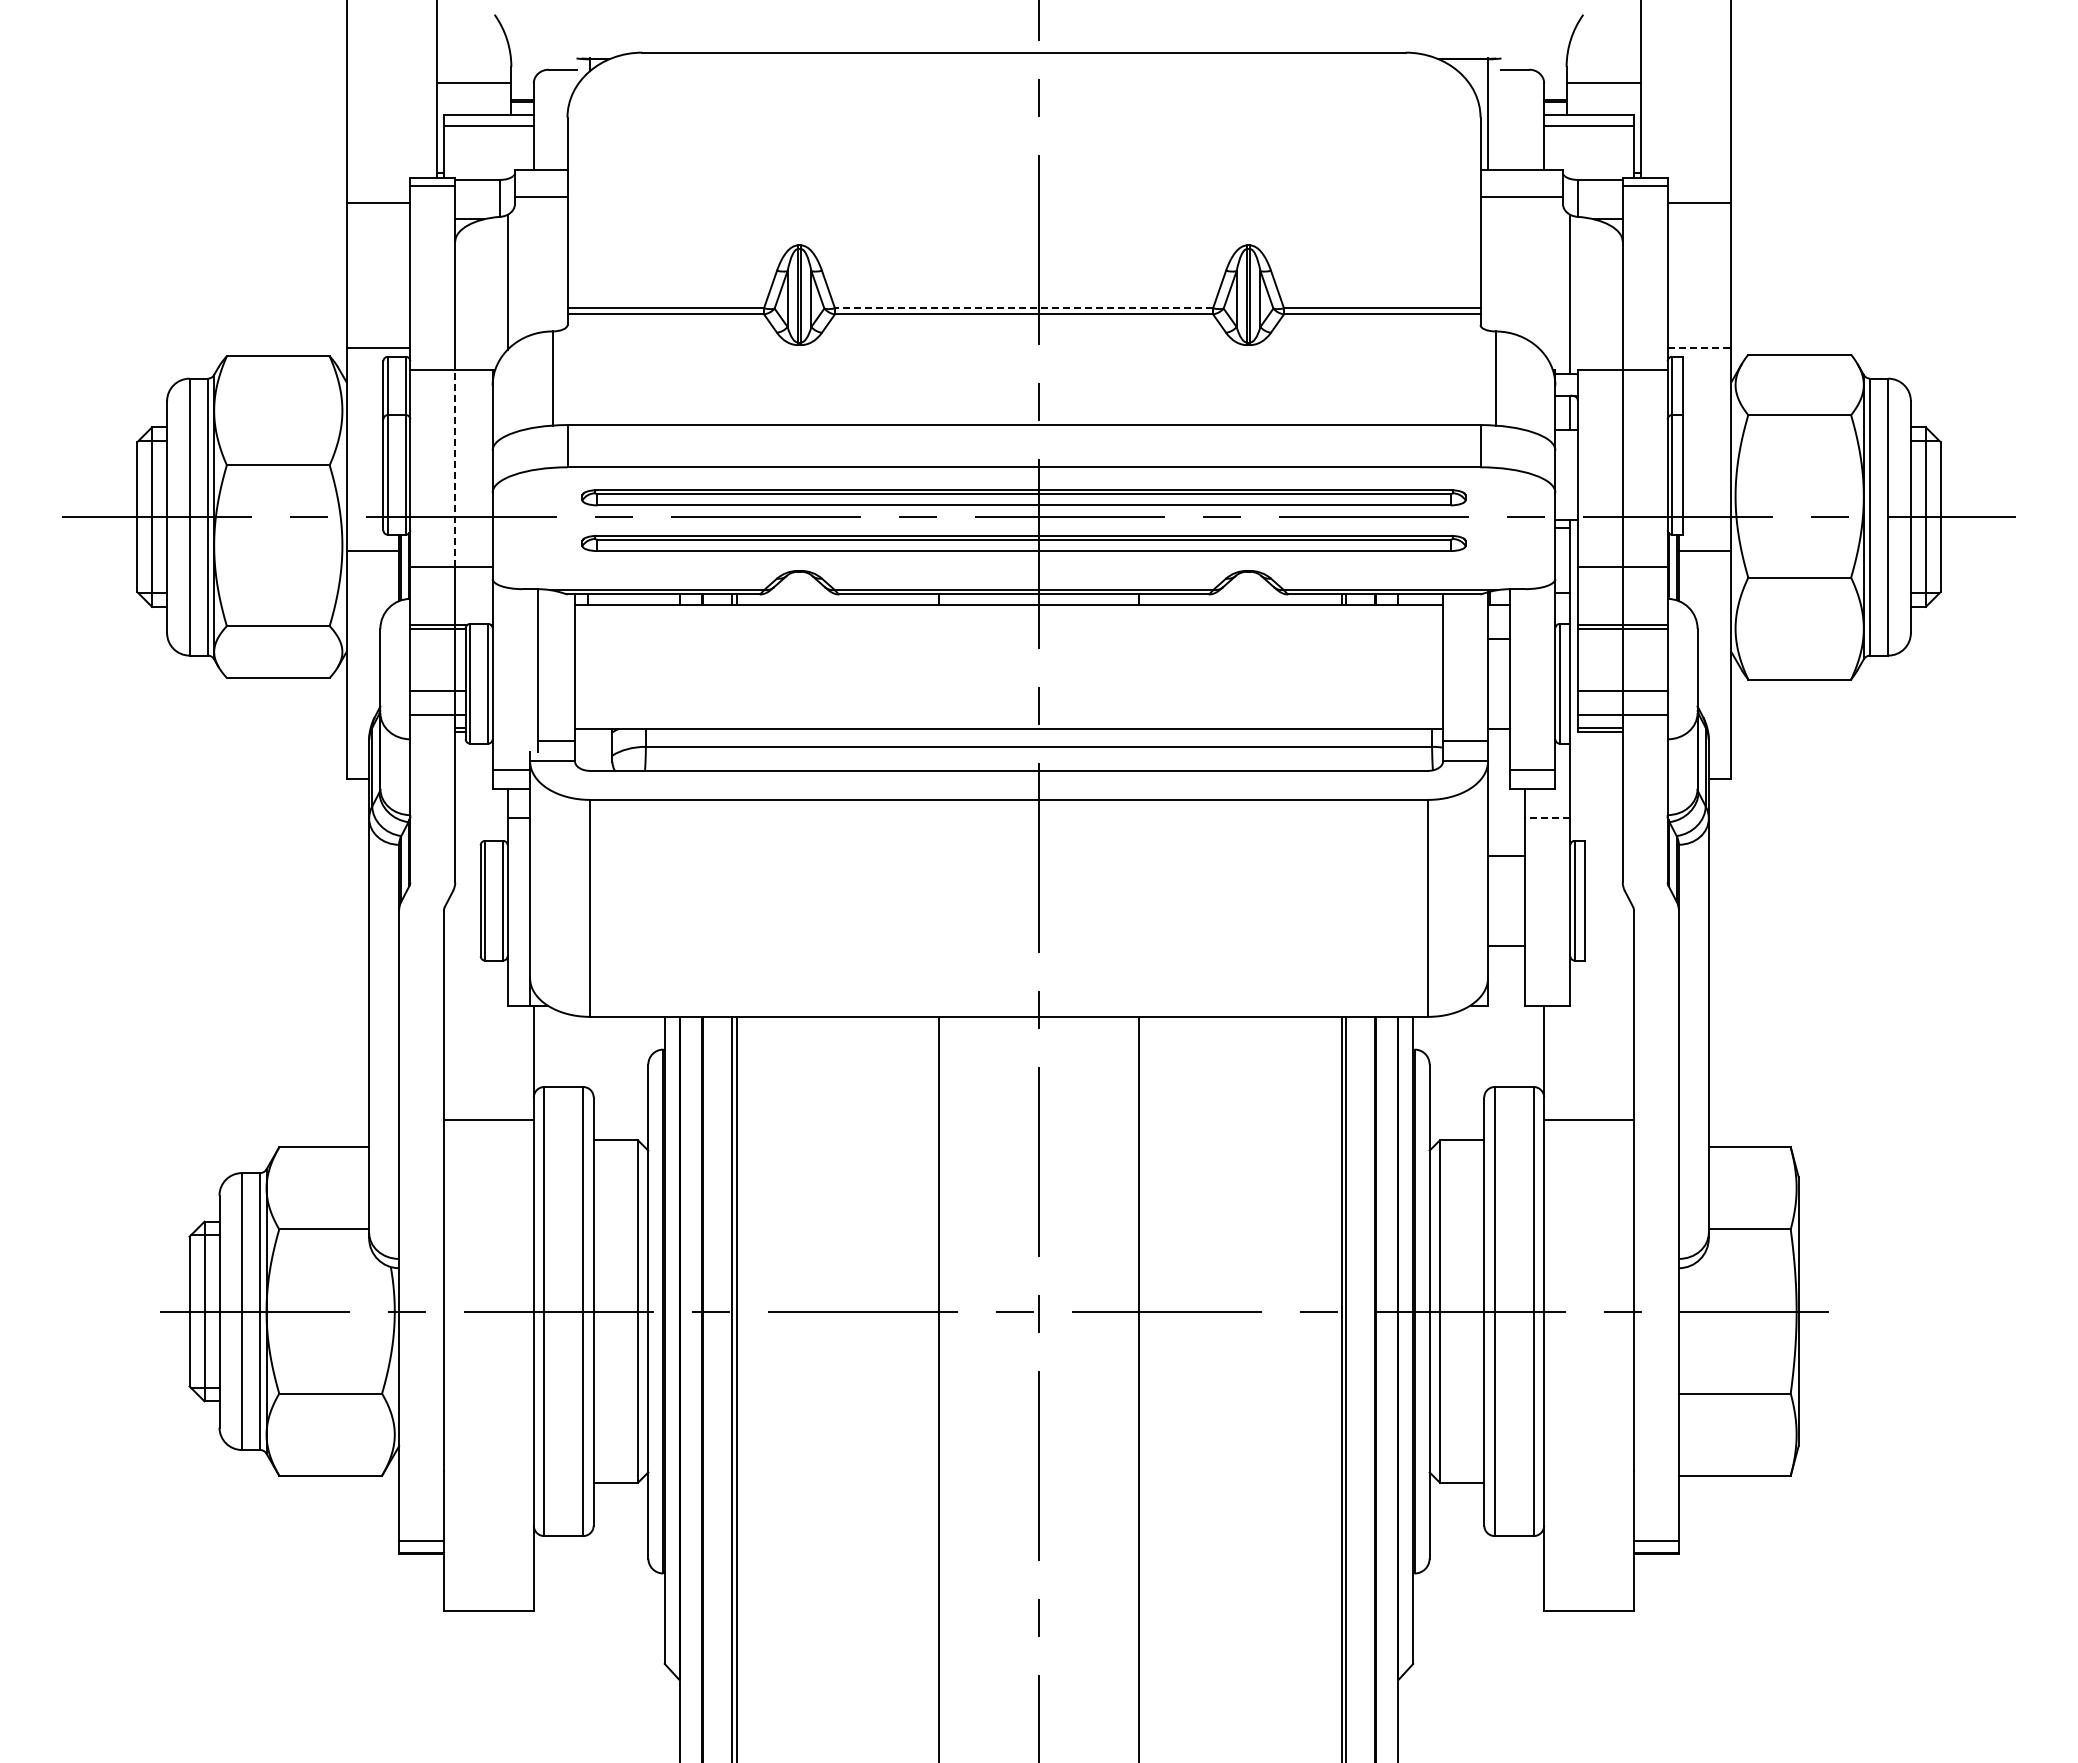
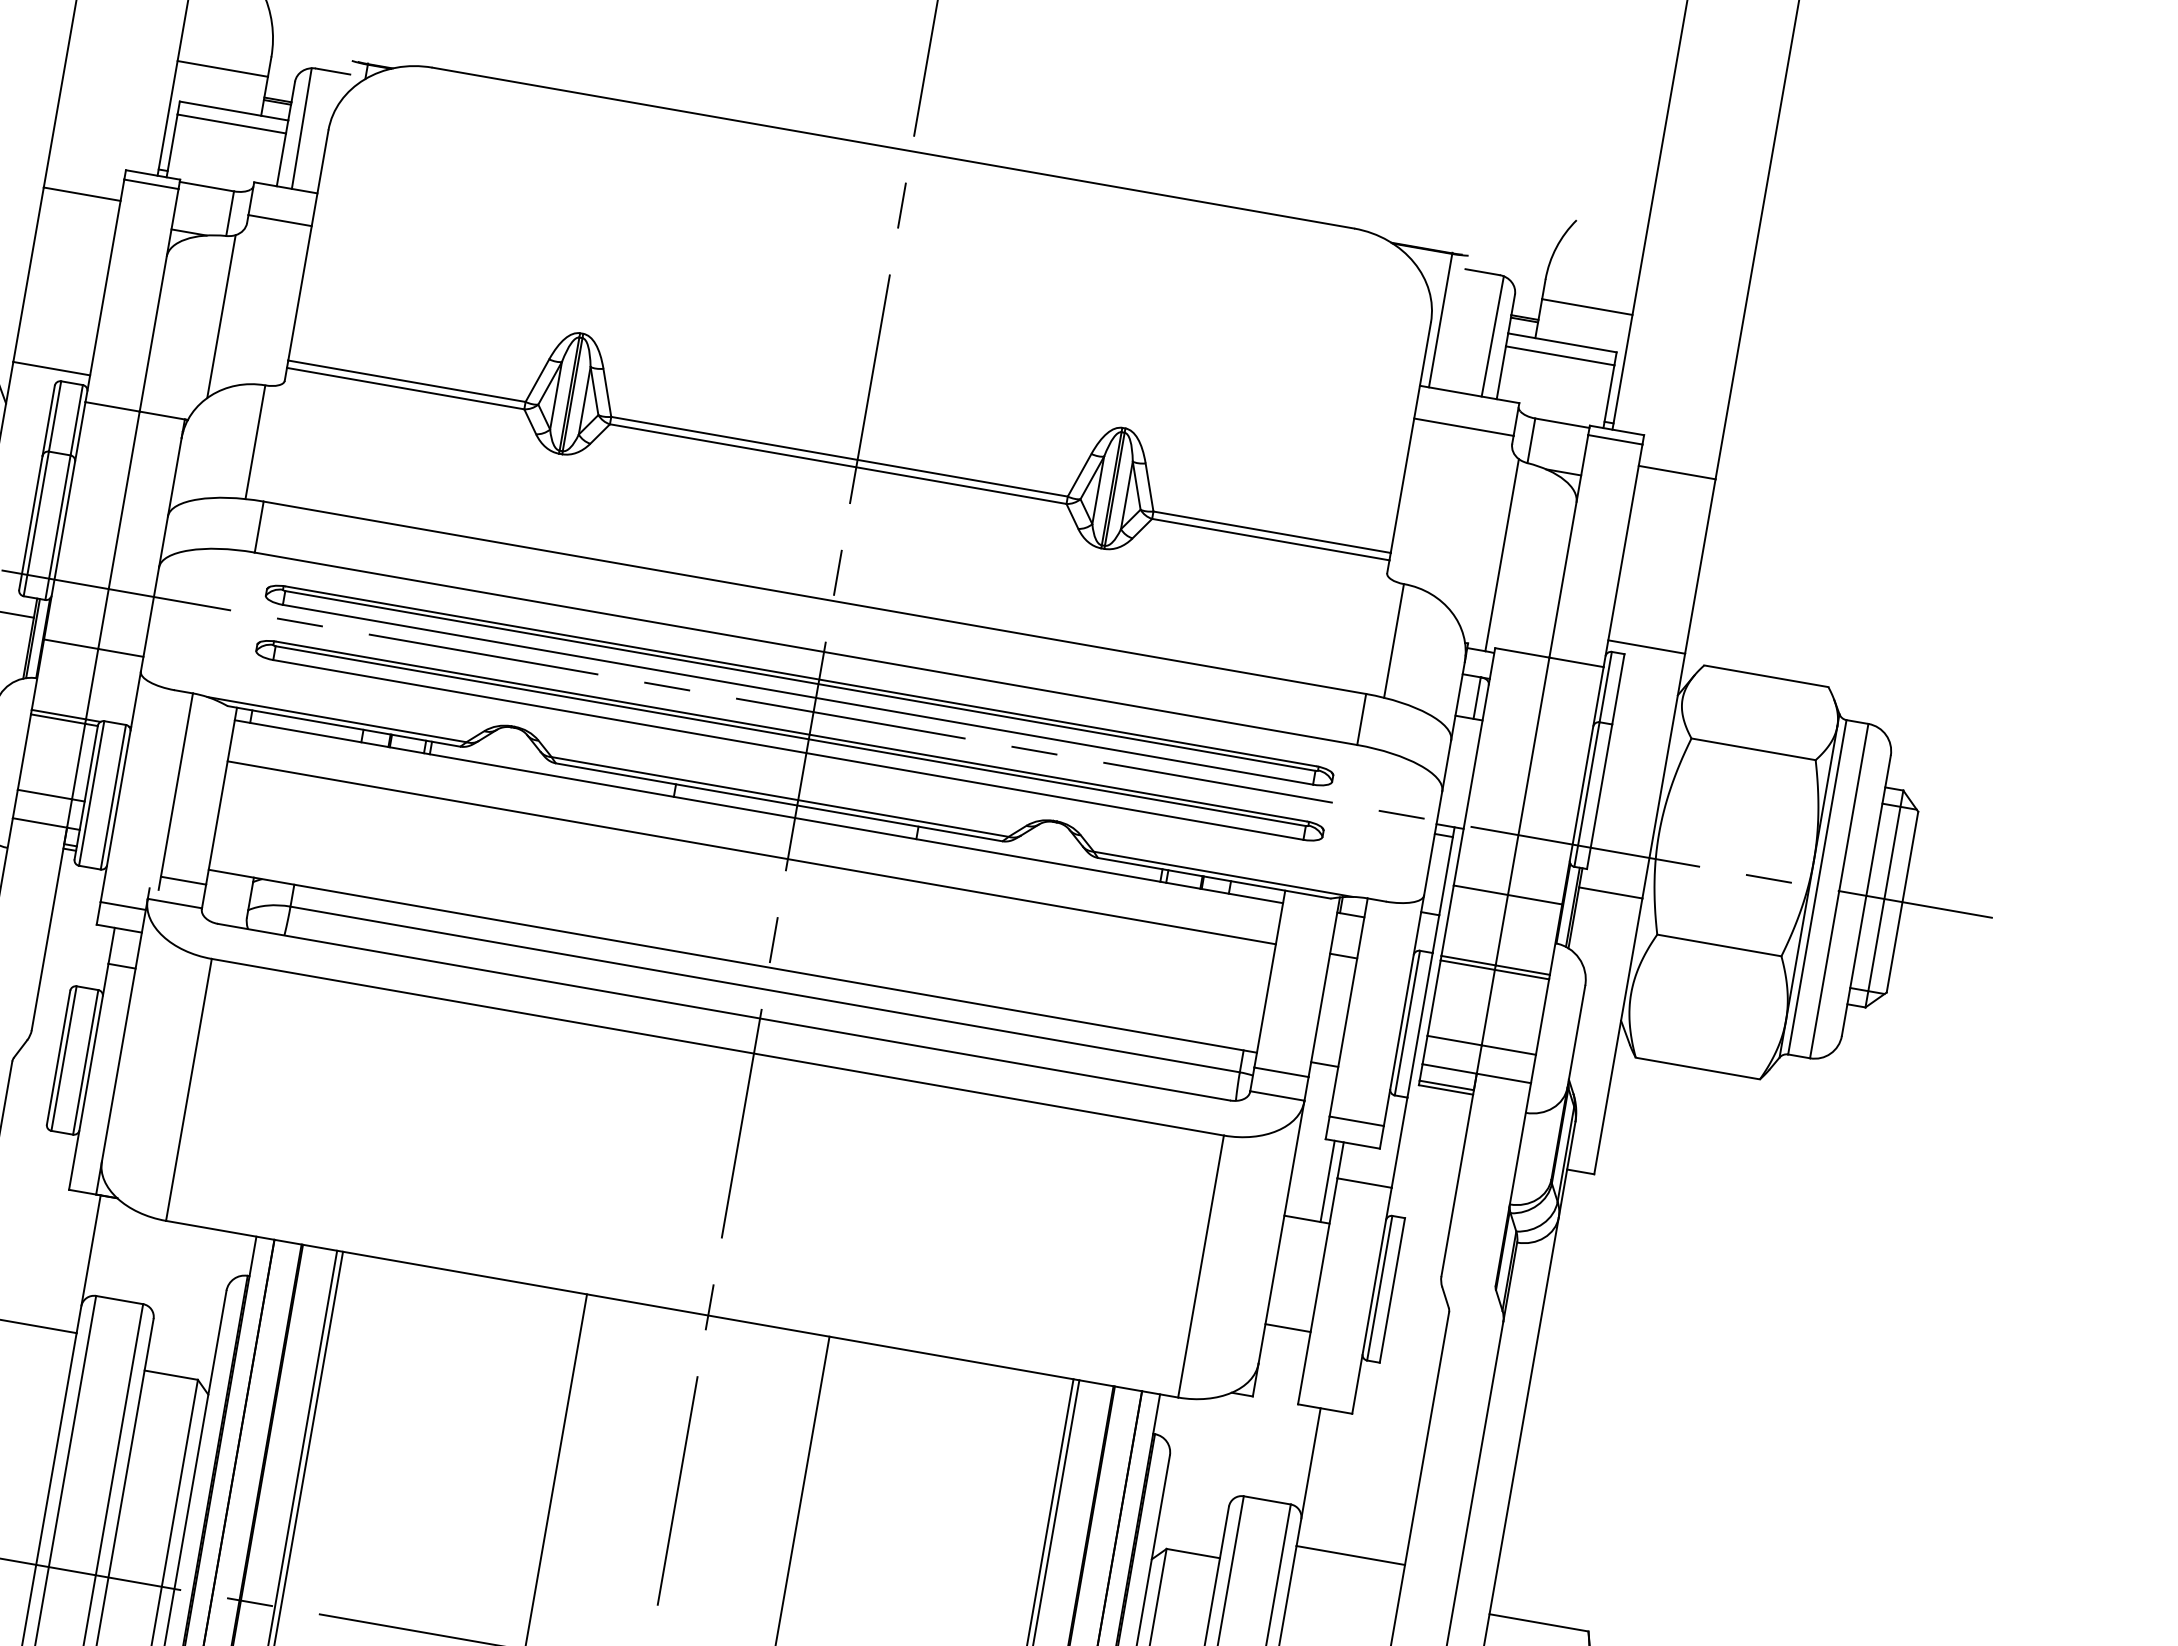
line: (545, 119) -> (301, 127), added
line: (1531, 119) -> (1492, 335), added
line: (1023, 308) -> (838, 456), dashed -> solid
line: (1699, 347) -> (1646, 646), dashed -> solid
line: (455, 467) -> (119, 529), dashed -> solid
line: (1008, 638) -> (751, 852), added
line: (1547, 818) -> (1364, 1183), dashed -> solid
line: (1517, 821) -> (1327, 1180), added

